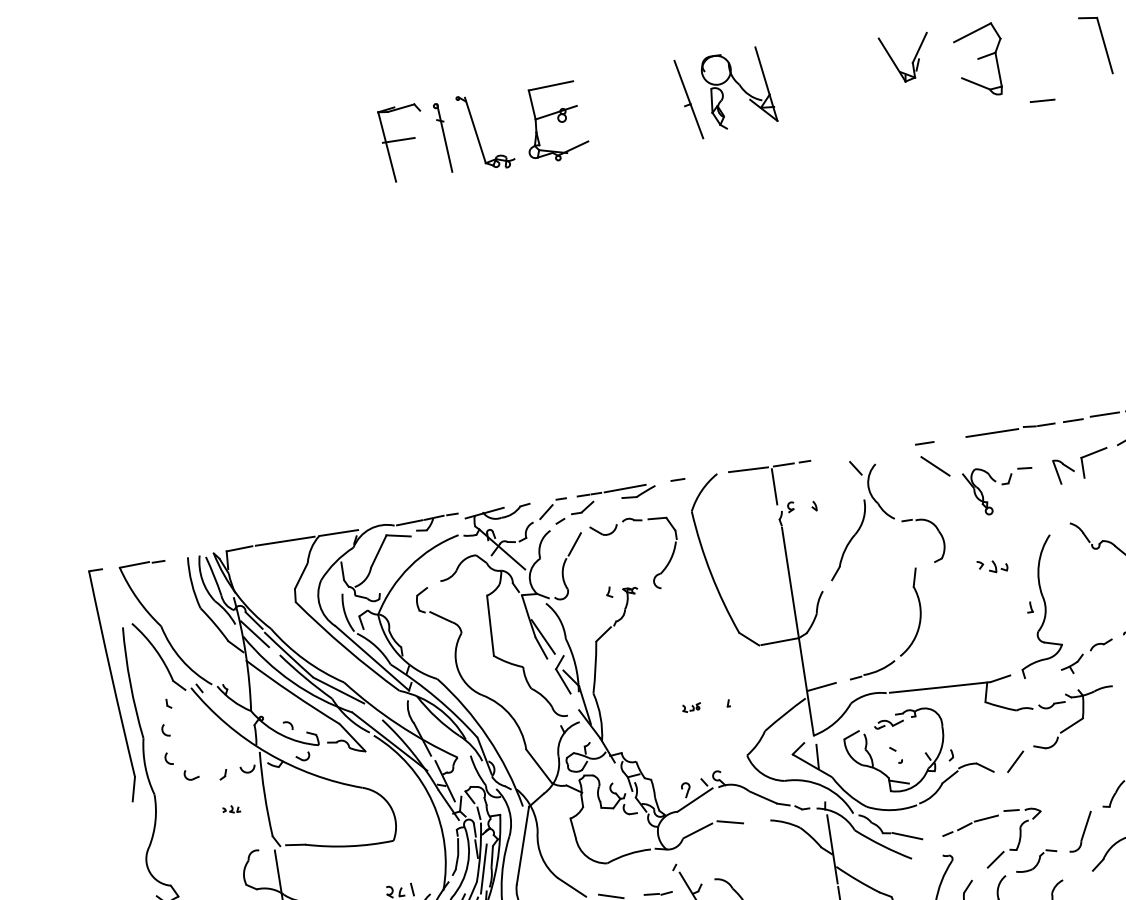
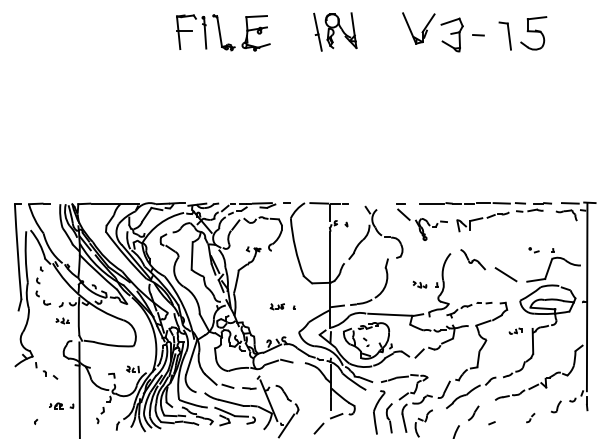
part: (905, 58) -> (418, 28), size x1.43
line: (1042, 101) -> (478, 35), moved
part: (991, 565) -> (419, 284), moved
part: (689, 707) -> (276, 306), size x1.67
part: (230, 808) -> (62, 320), size x1.67

